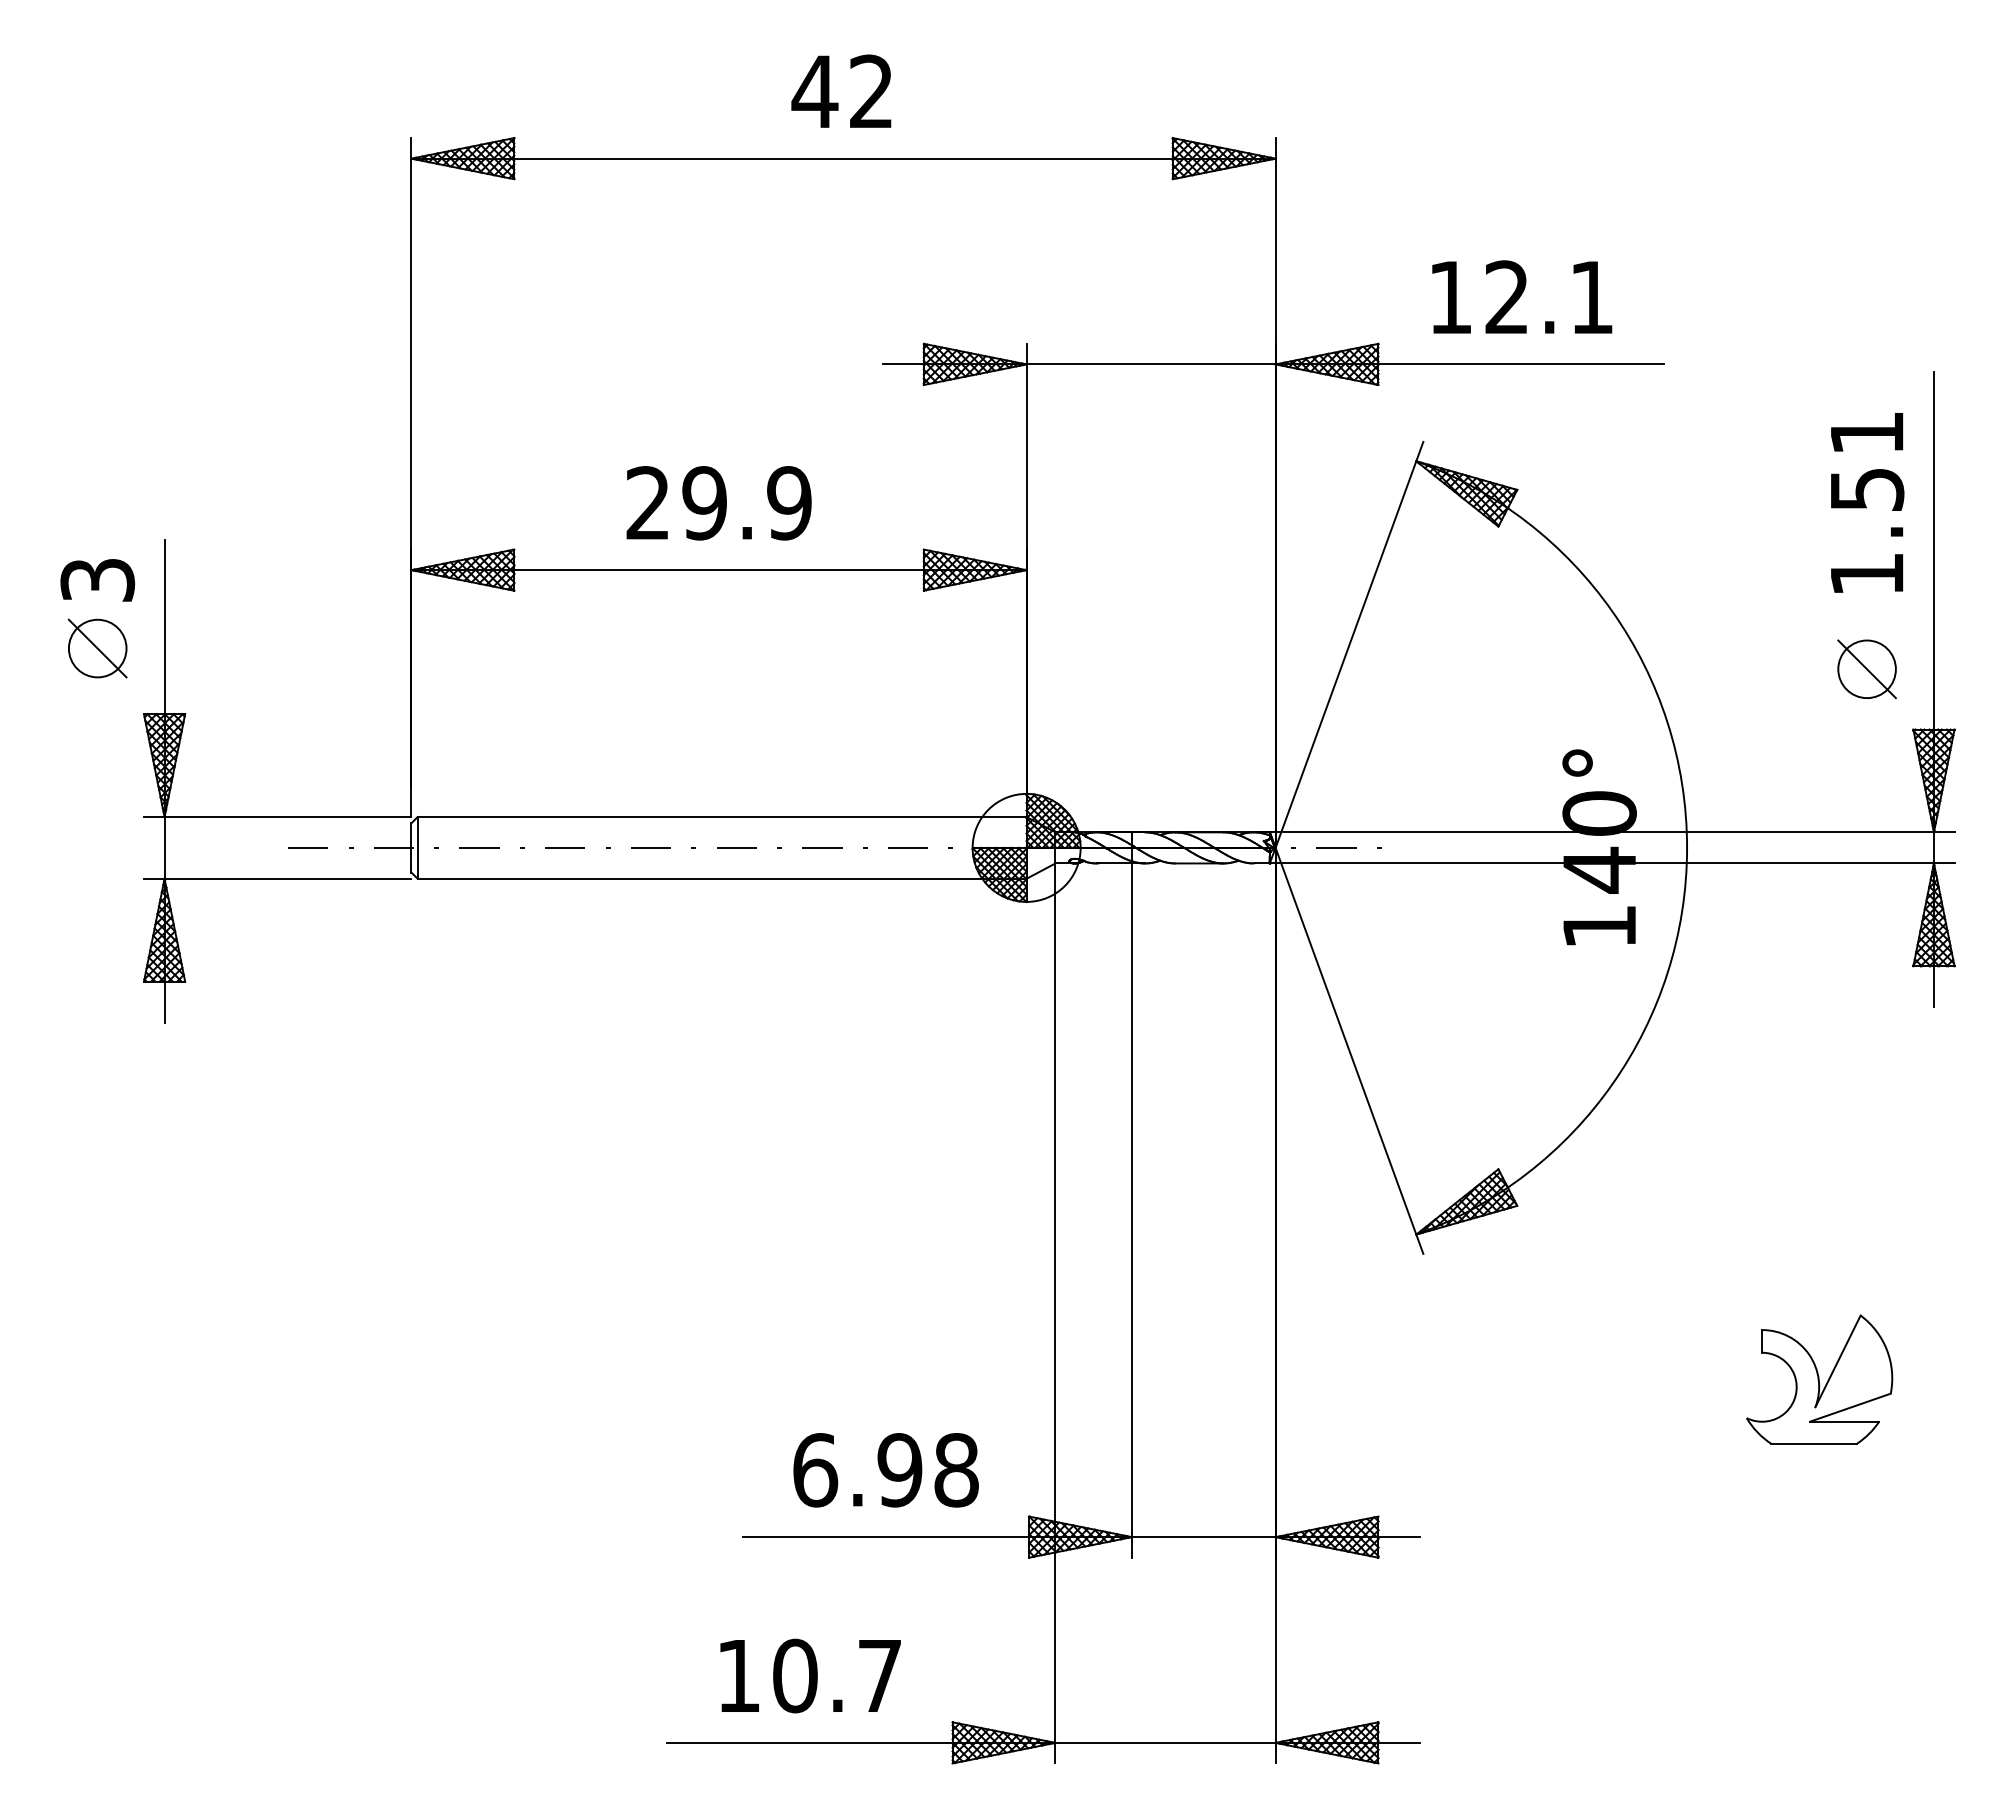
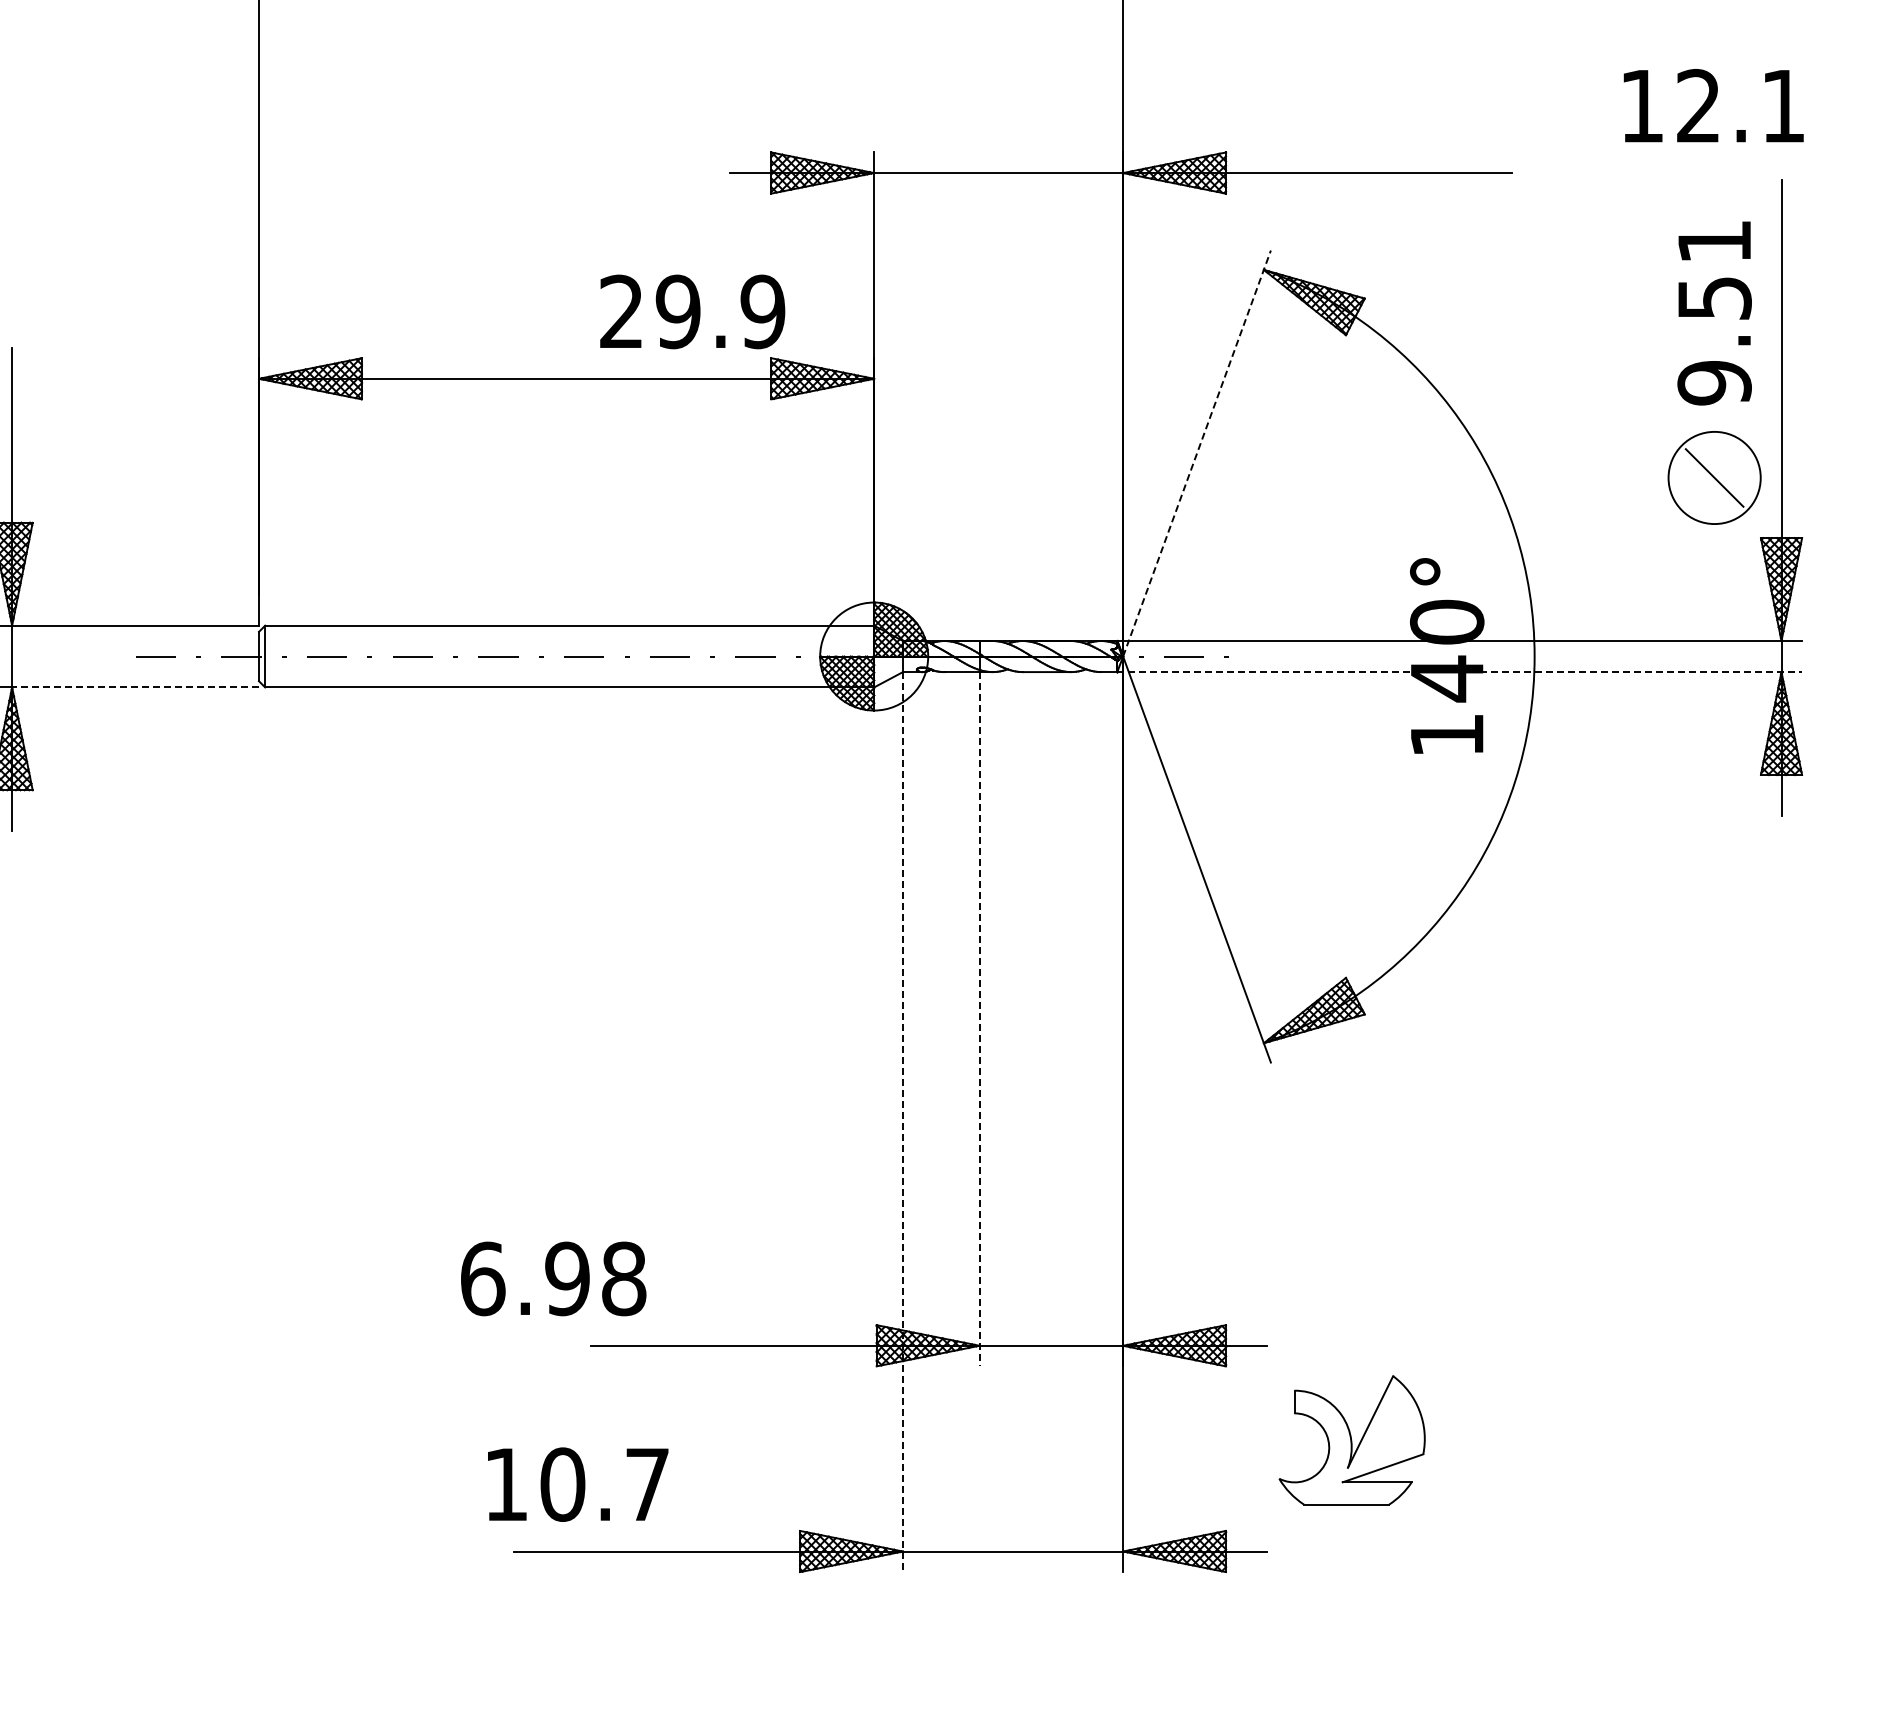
text: (1522, 296) -> (1714, 105), moved
text: (718, 503) -> (692, 312), moved
text: (1866, 574) -> (1714, 383), 1.51 -> 9.51
line: (1349, 644) -> (1197, 453), solid -> dashed
circle: (1866, 669) -> (1714, 478), size x1.6
line: (1612, 863) -> (1460, 672), solid -> dashed
line: (287, 878) -> (135, 687), solid -> dashed
line: (1131, 1211) -> (979, 1020), solid -> dashed
line: (1055, 1313) -> (903, 1122), solid -> dashed
part: (1819, 1379) -> (1352, 1440), moved
text: (885, 1470) -> (553, 1279), moved
text: (810, 1675) -> (578, 1484), moved

